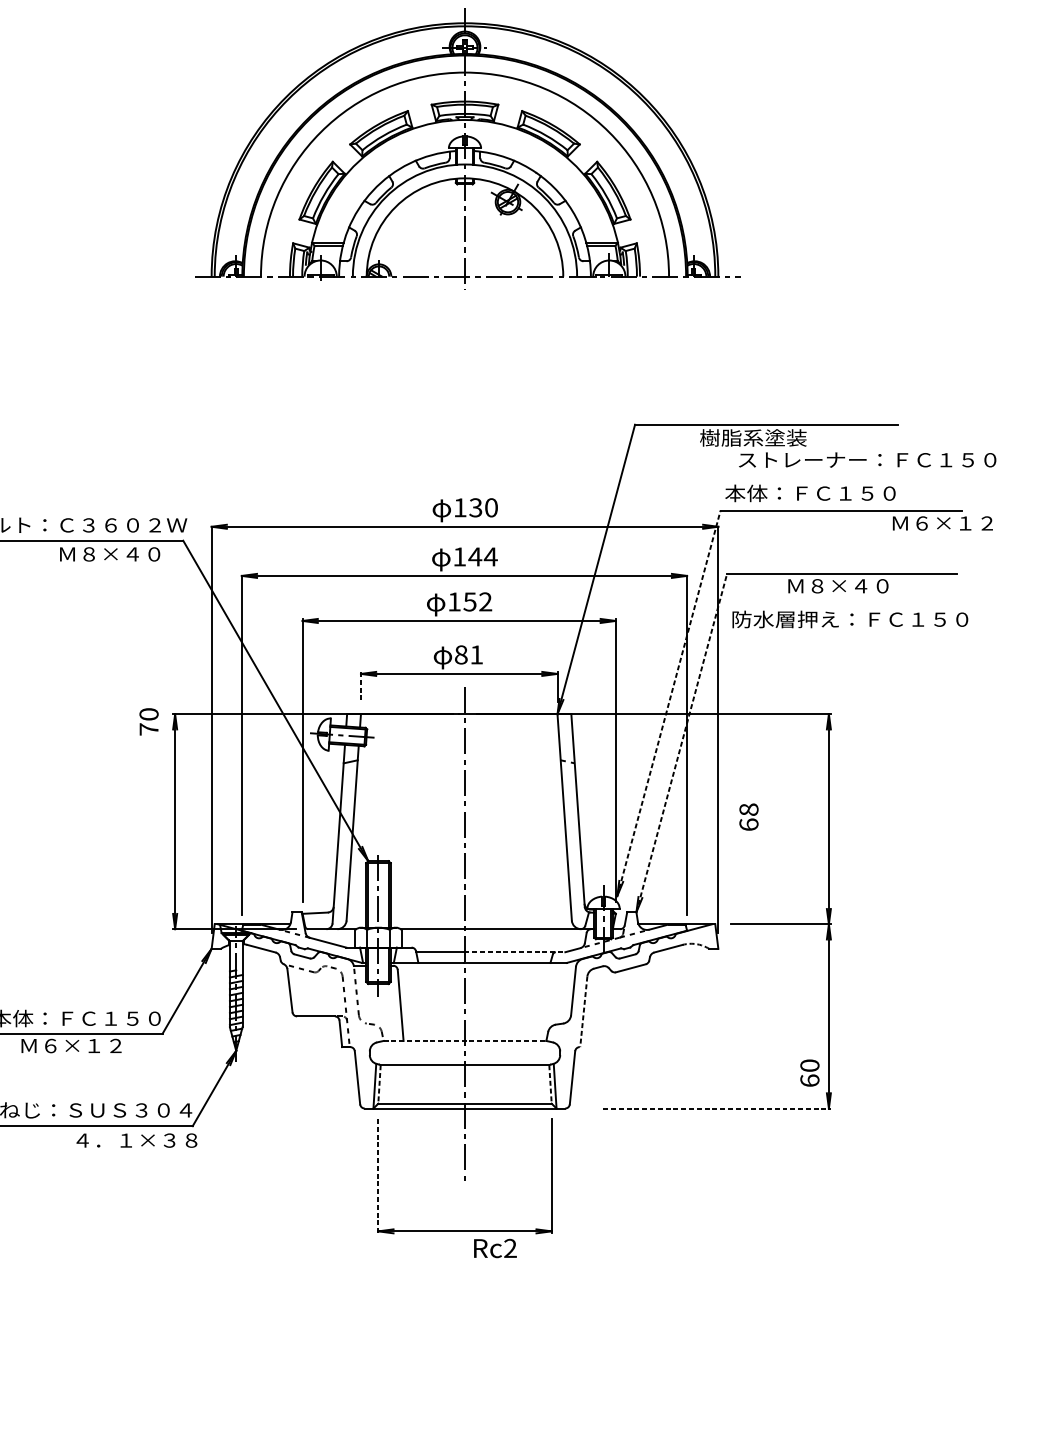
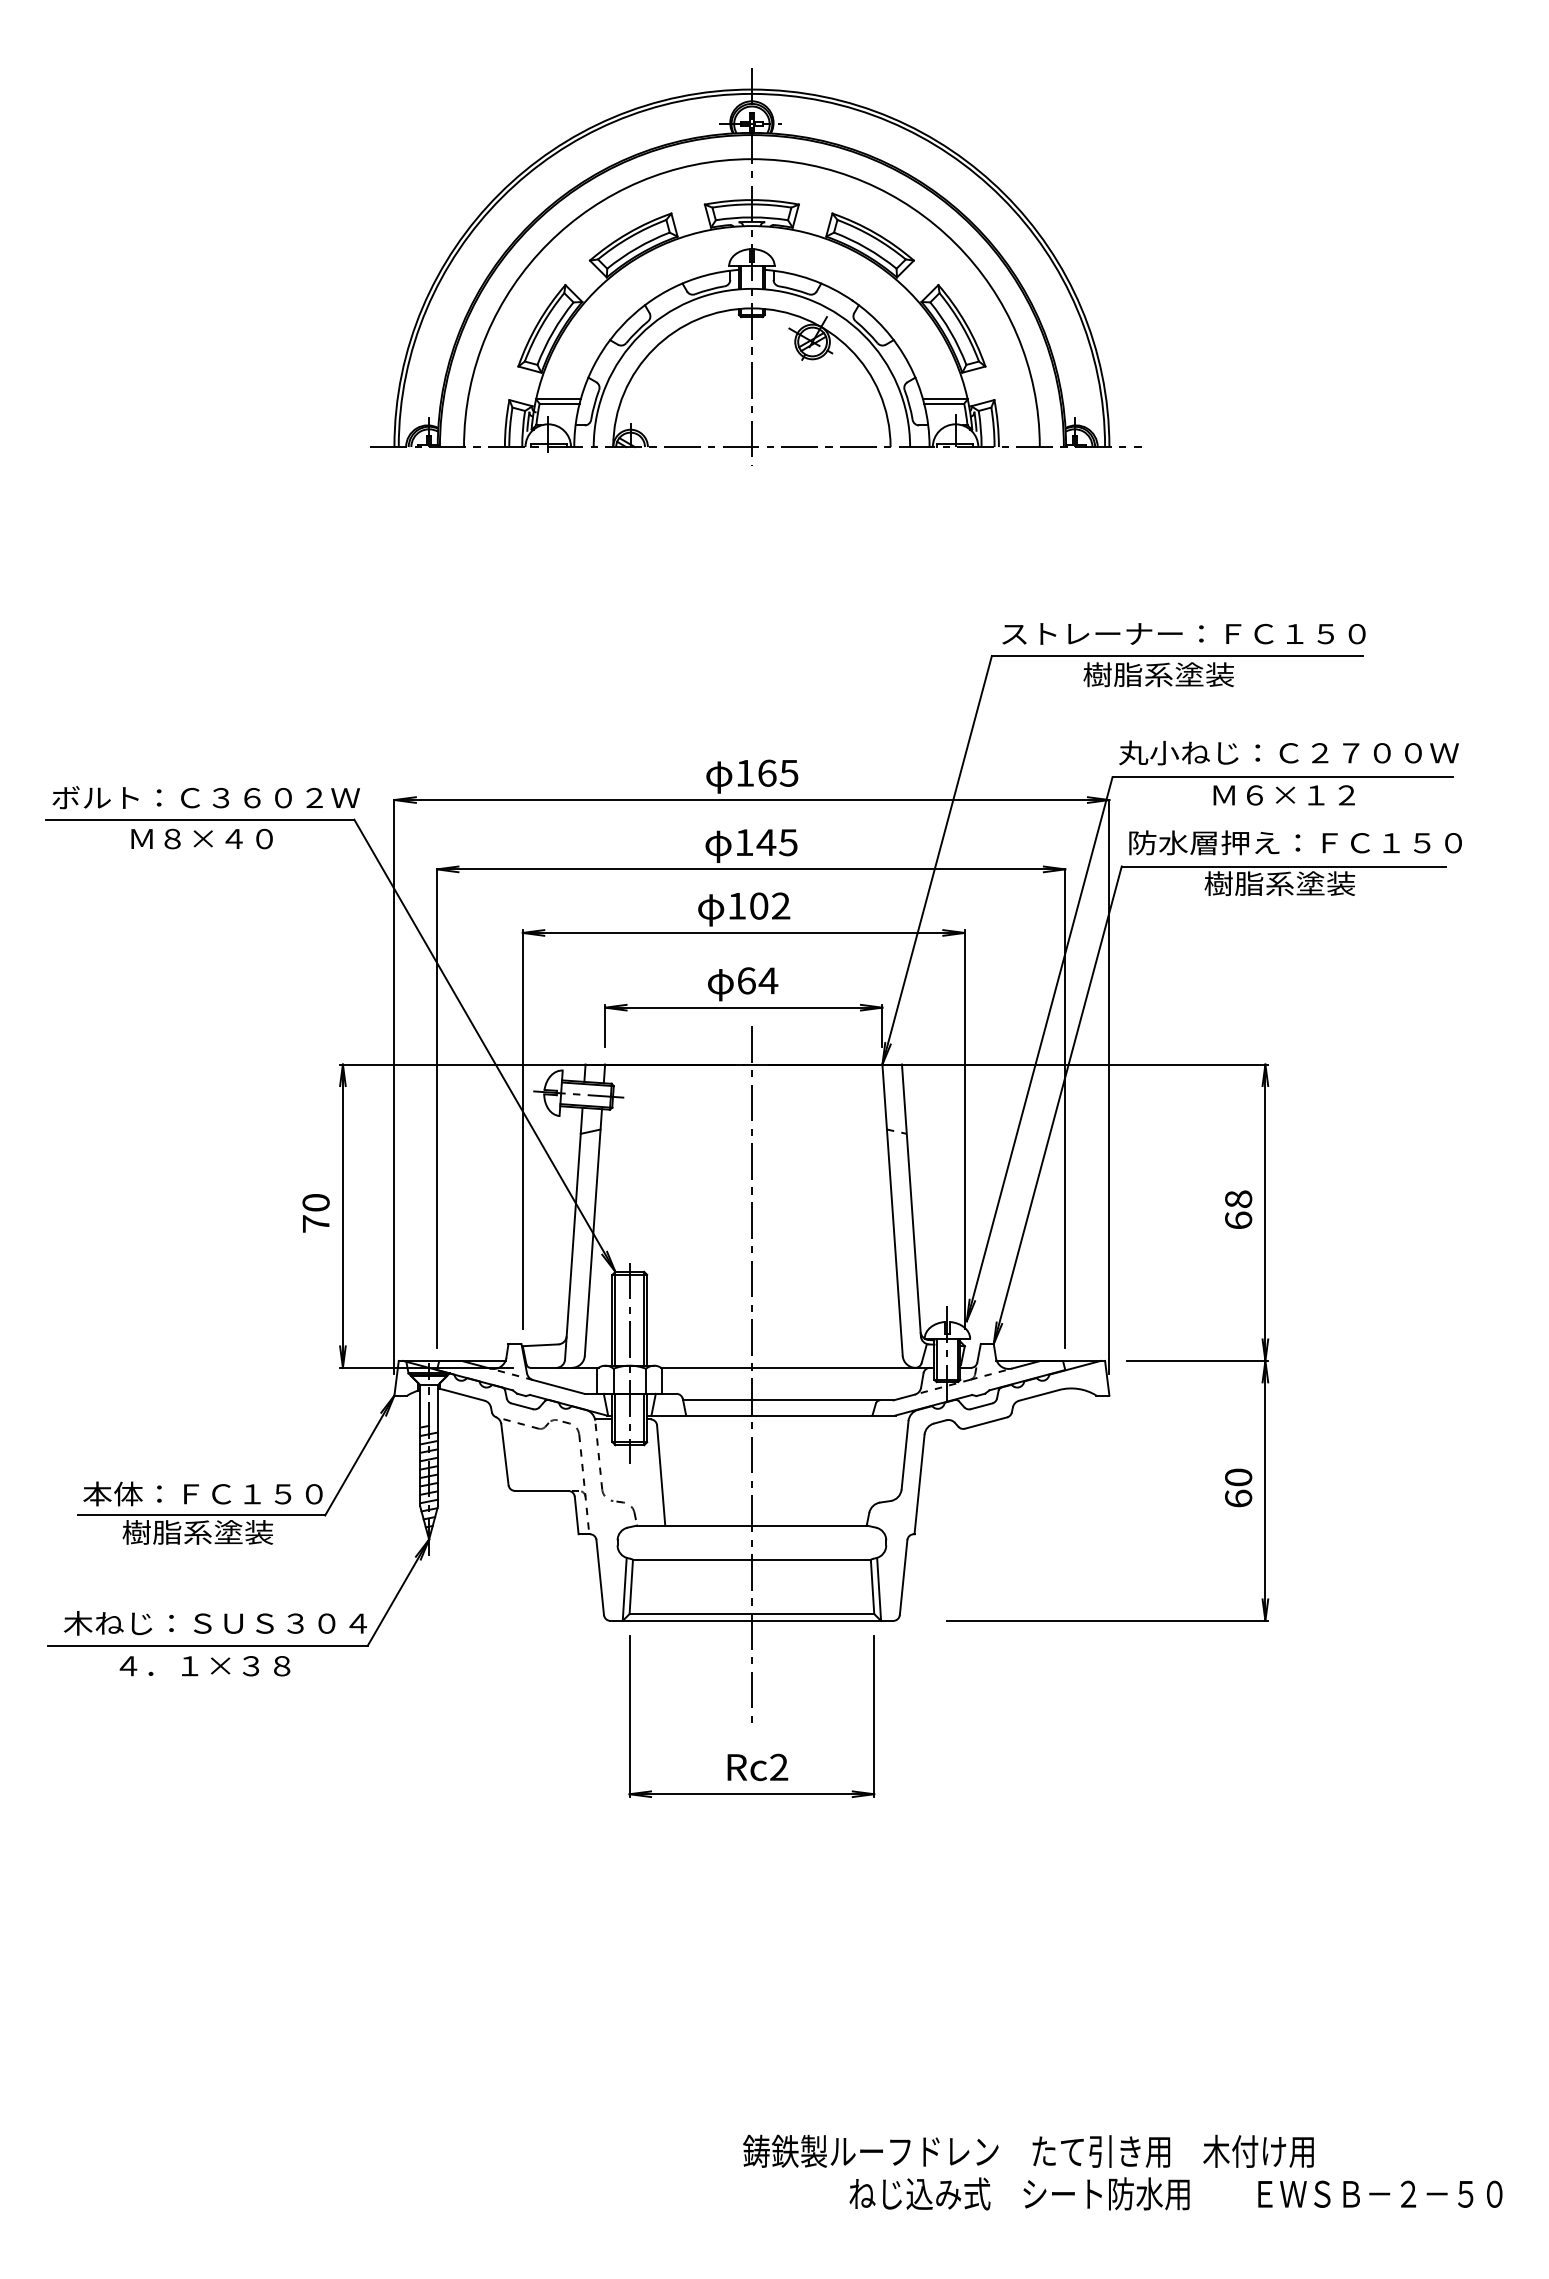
text: (867, 459) -> (1183, 633), moved
text: (845, 493) -> (1288, 752), 本体：ＦＣ１５０ -> 丸小ねじ：Ｃ２７００Ｗ
text: (483, 507) -> (777, 772), 130 -> 165
text: (942, 523) -> (1283, 795), moved
text: (109, 554) -> (201, 838), moved
text: (490, 556) -> (788, 842), 144 -> 145
text: (838, 585) -> (1279, 883), Ｍ８×４０ -> 樹脂系塗装
text: (469, 601) -> (758, 905), 152 -> 102
text: (850, 619) -> (1295, 842), moved
text: (468, 654) -> (757, 980), 81 -> 64
line: (361, 687) -> (605, 1026), dashed -> solid
line: (668, 703) -> (1039, 1049), dashed -> solid
text: (148, 721) -> (315, 1213), moved
line: (681, 742) -> (1057, 1104), dashed -> solid
text: (748, 816) -> (1238, 1209), moved
arc: (696, 943) -> (1078, 1388), dashed -> solid
line: (515, 952) -> (822, 1400), dashed -> solid
line: (583, 1011) -> (919, 1484), dashed -> solid
line: (464, 1040) -> (751, 1525), dashed -> solid
text: (72, 1045) -> (197, 1532), Ｍ６×１２ -> 樹脂系塗装
text: (809, 1072) -> (1238, 1487), moved
line: (379, 1084) -> (631, 1587), dashed -> solid
line: (550, 1084) -> (872, 1587), dashed -> solid
line: (717, 1108) -> (1107, 1620), dashed -> solid
text: (136, 1140) -> (204, 1666), moved
line: (378, 1176) -> (629, 1716), dashed -> solid
text: (495, 1248) -> (757, 1767), moved

